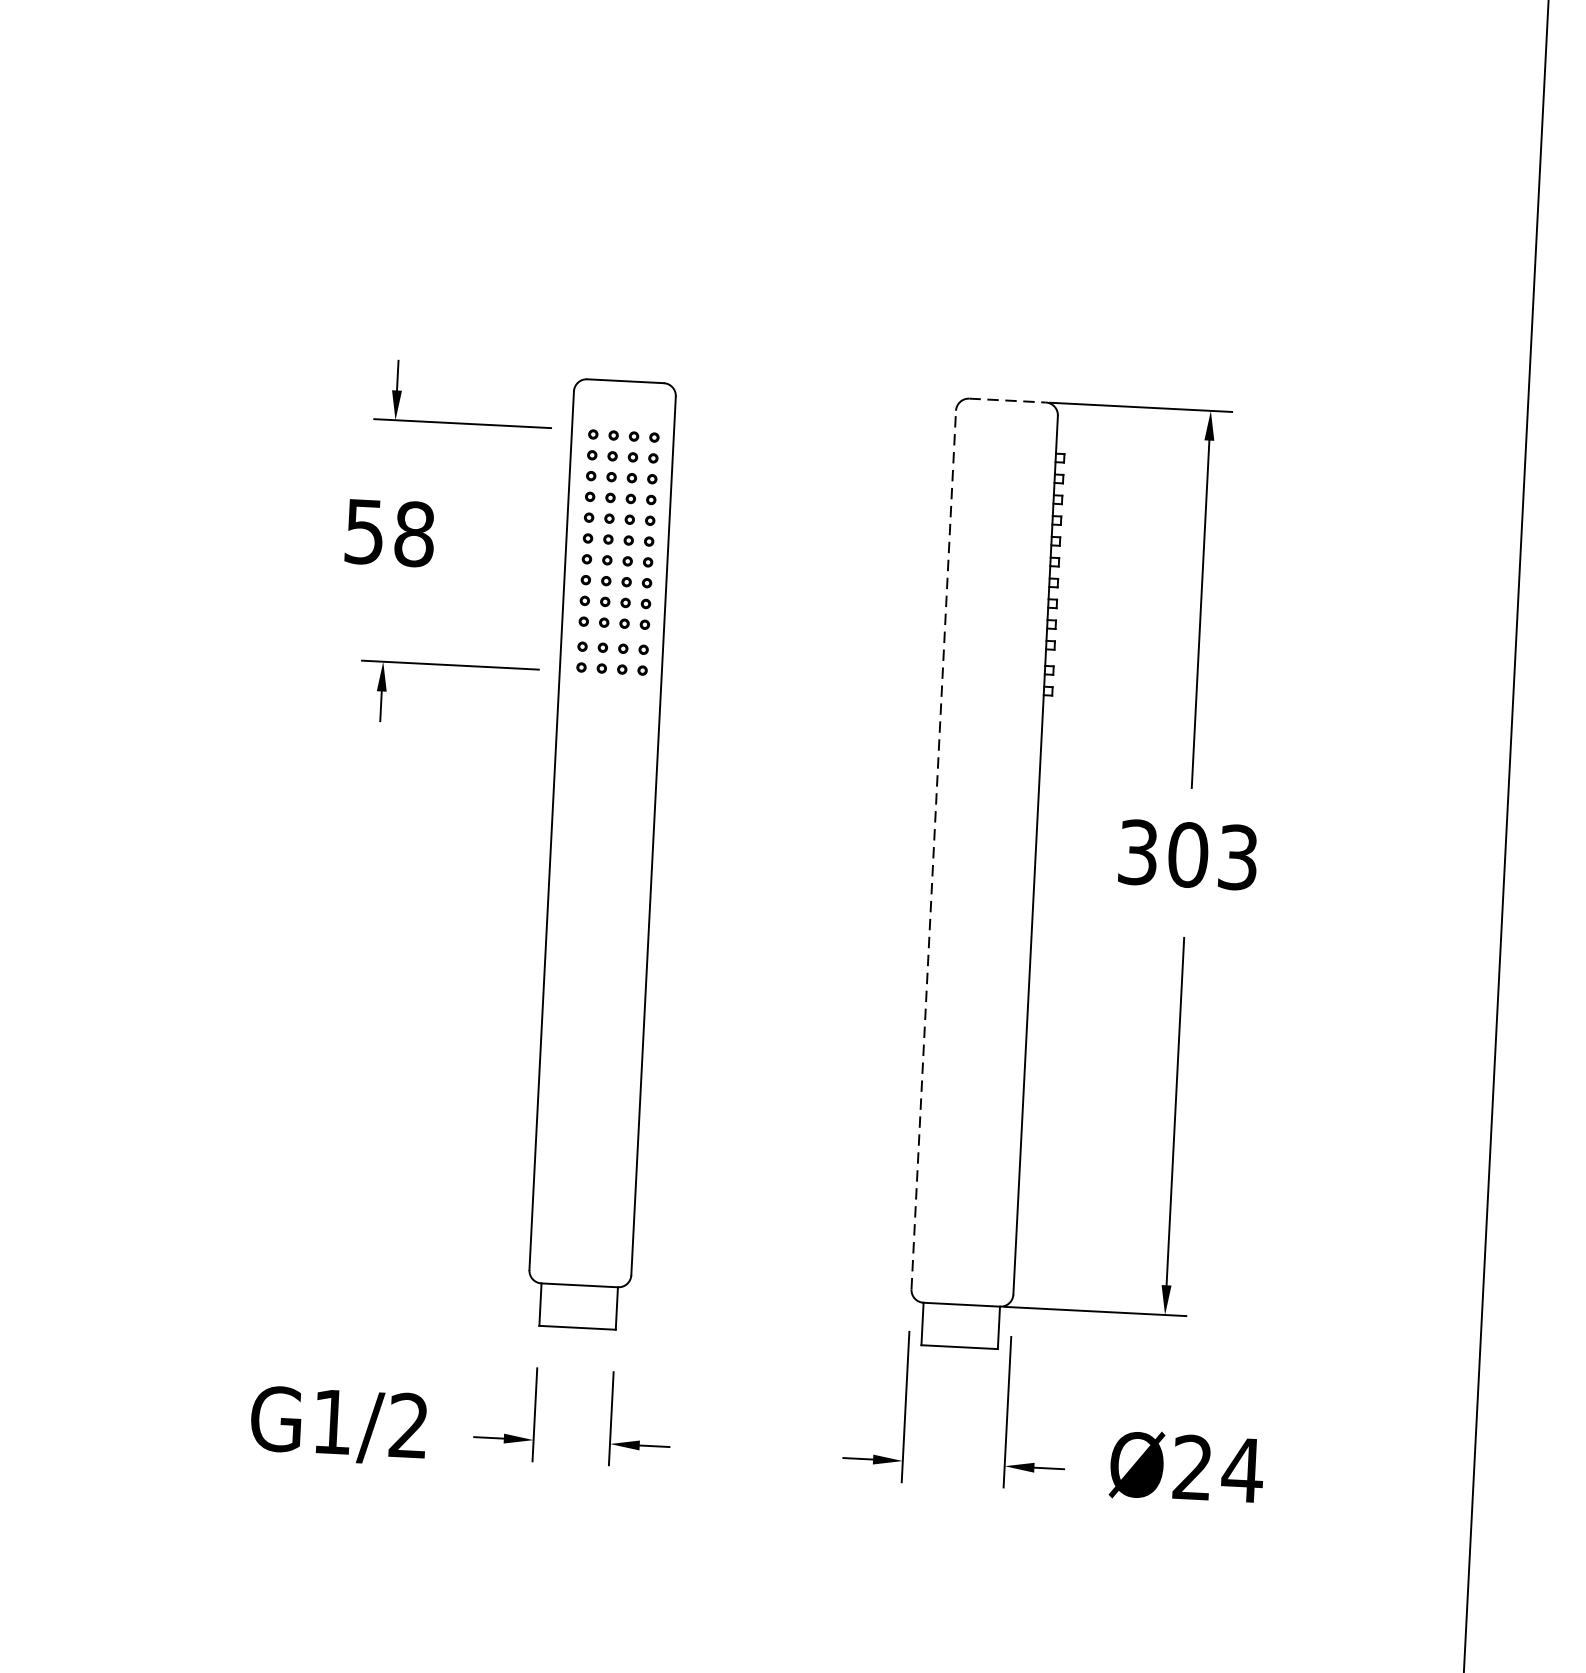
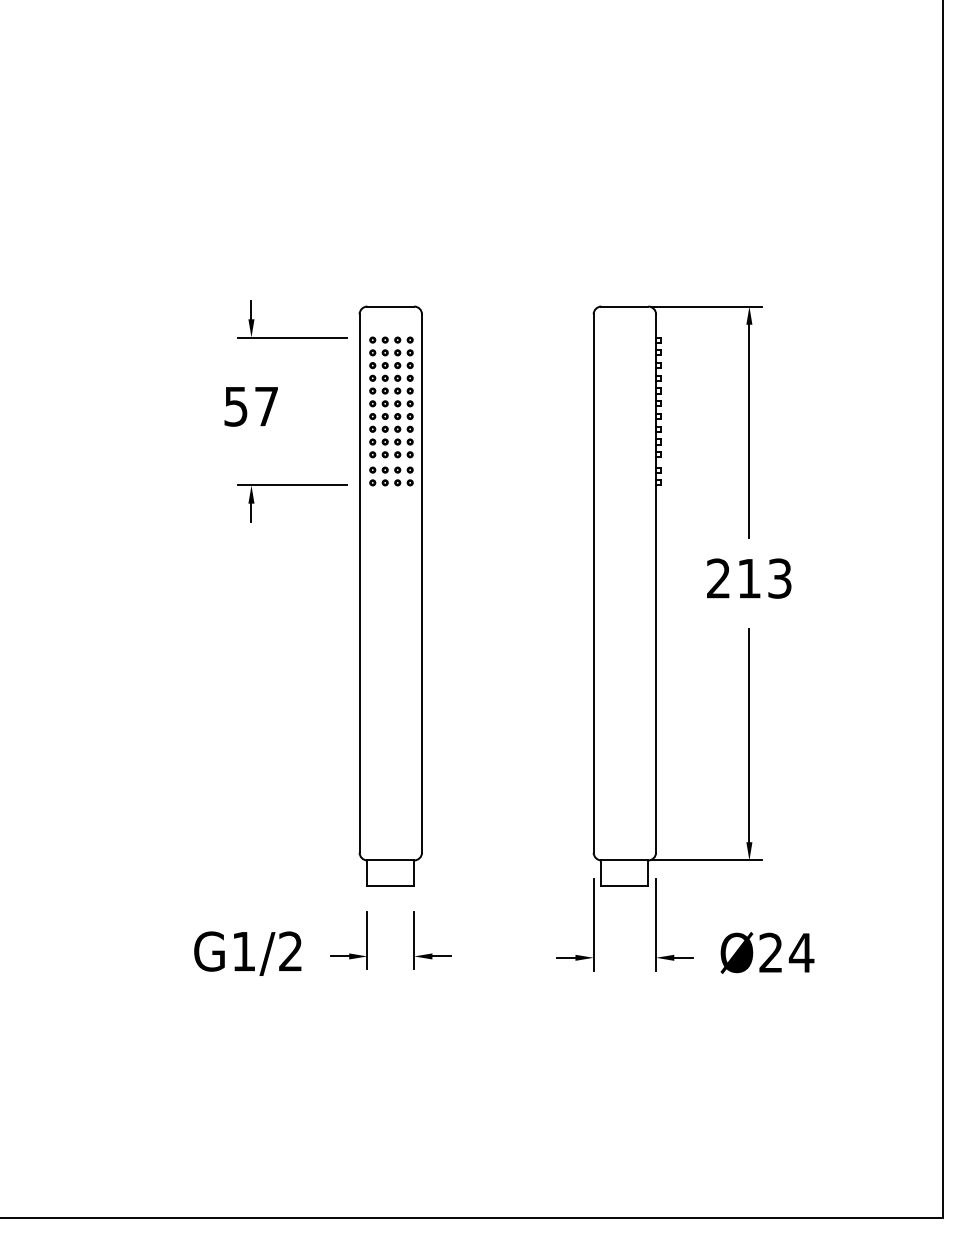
line: (1008, 400) -> (625, 306), dashed -> solid
text: (414, 534) -> (266, 406), 58 -> 57
line: (933, 850) -> (593, 583), dashed -> solid
text: (1164, 853) -> (734, 578), 303 -> 213

